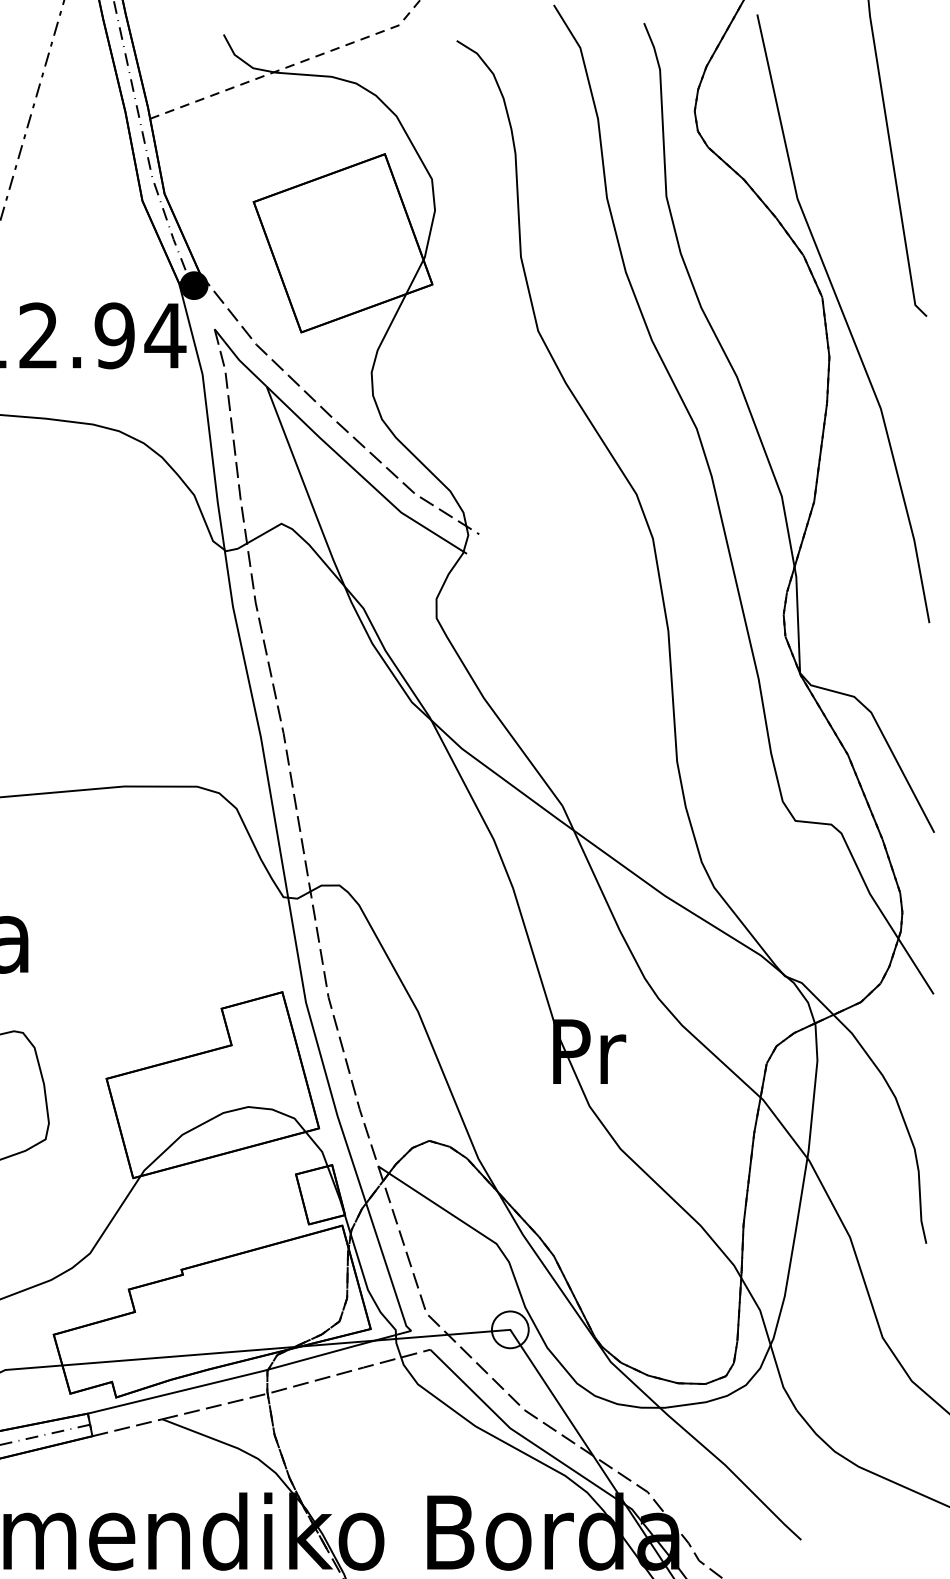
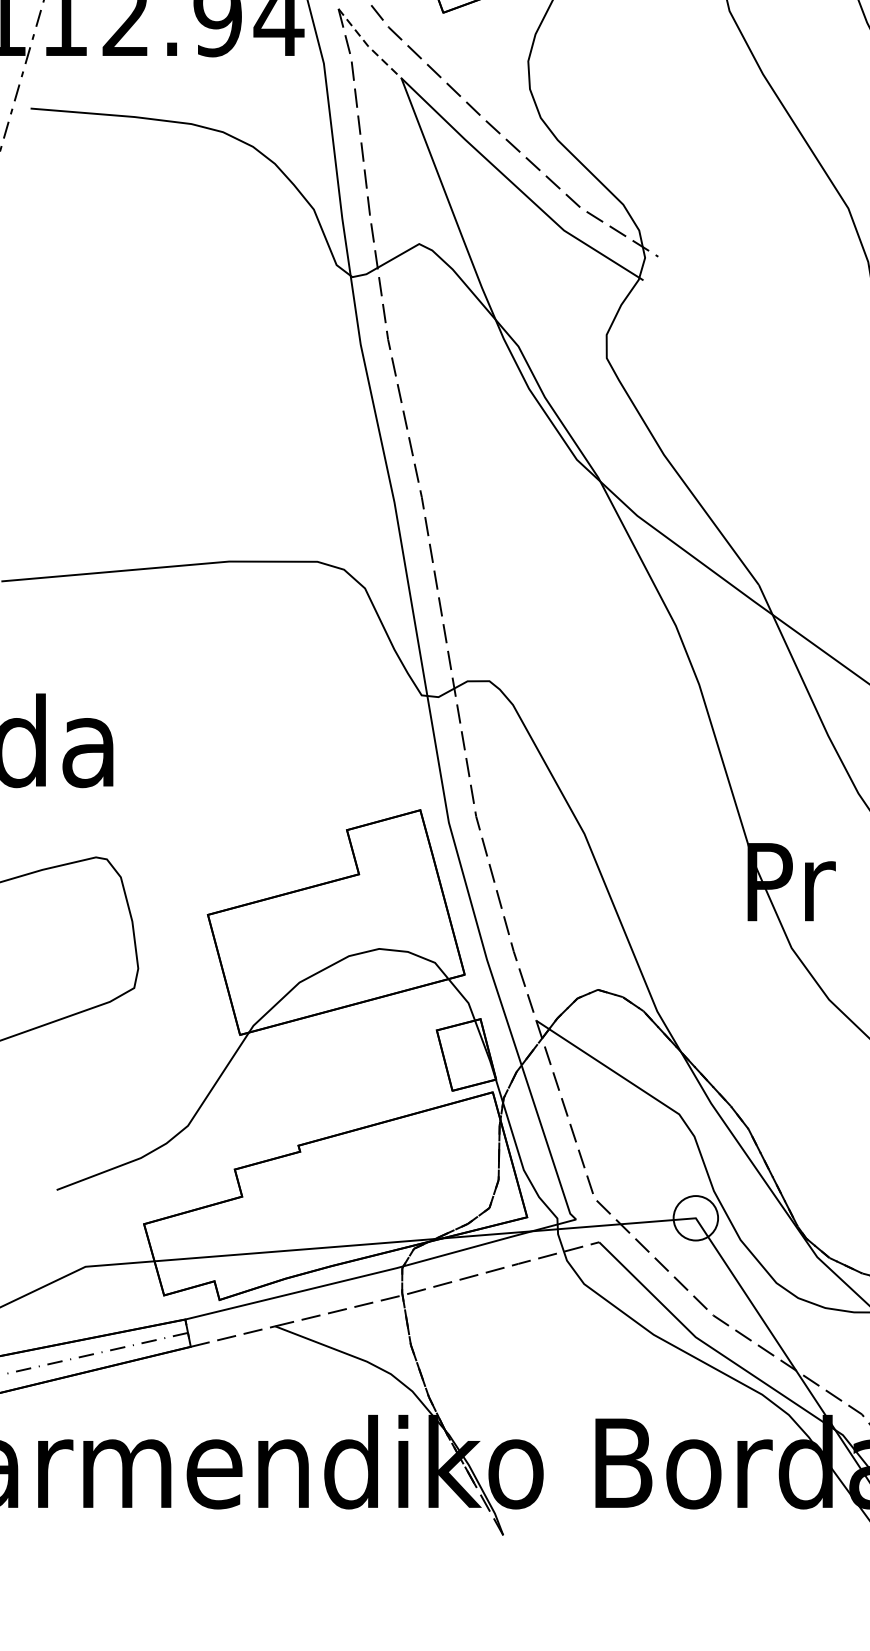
line: (239, 360) -> (368, 46), solid -> dashed

